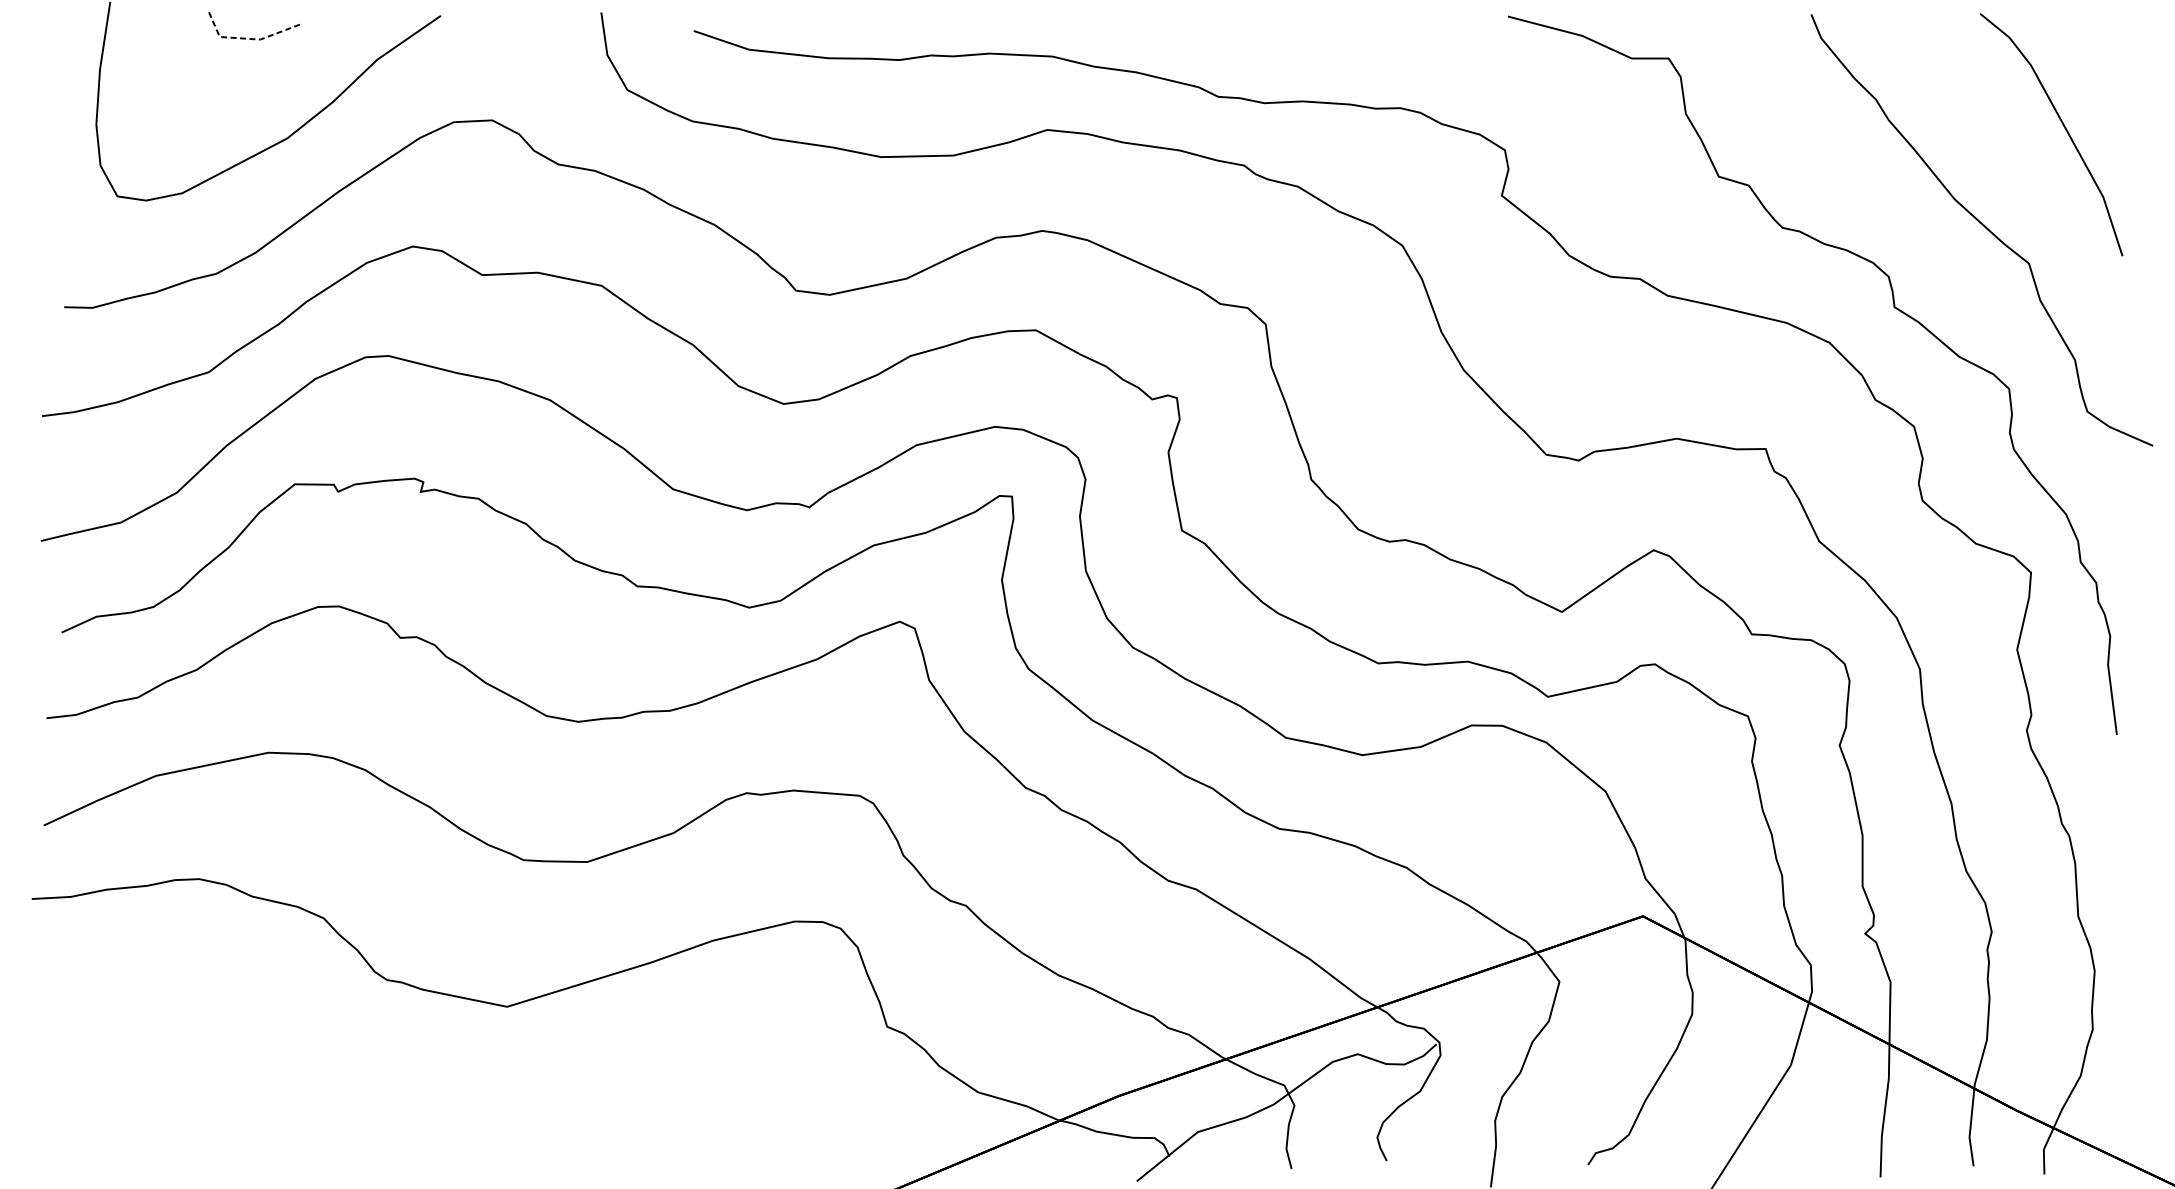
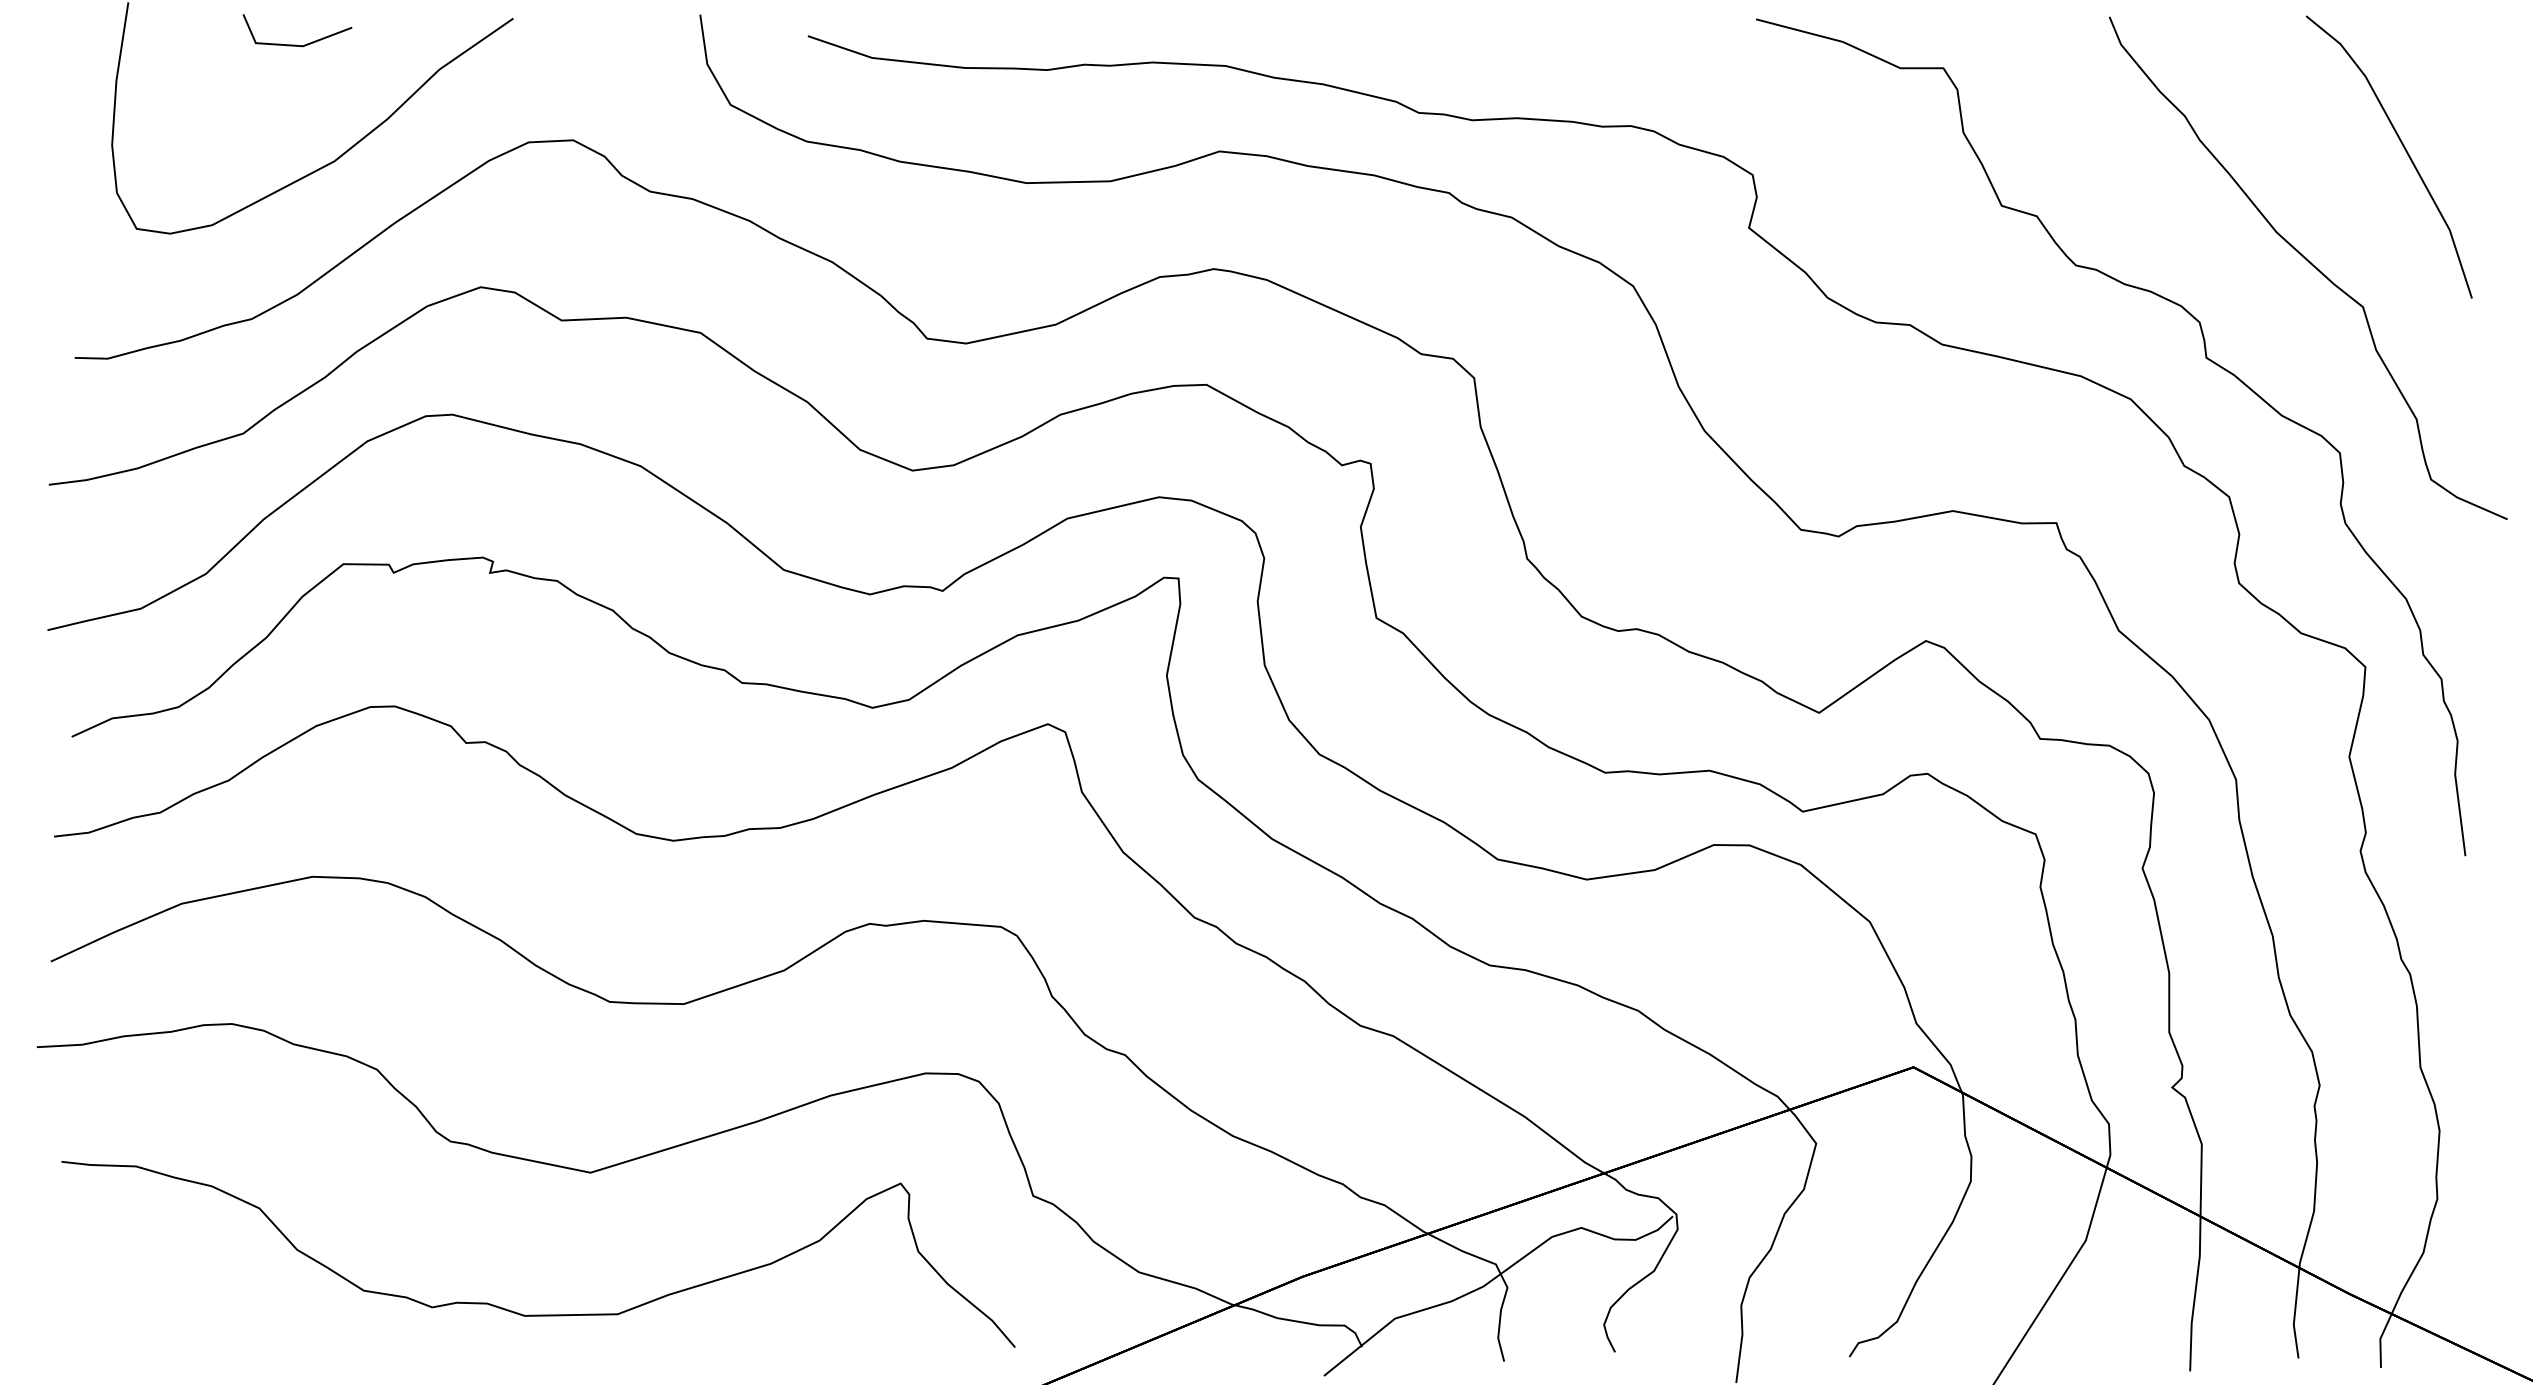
line: (249, 38) -> (290, 45), dashed -> solid
curve: (462, 1128) -> (538, 1314), added

